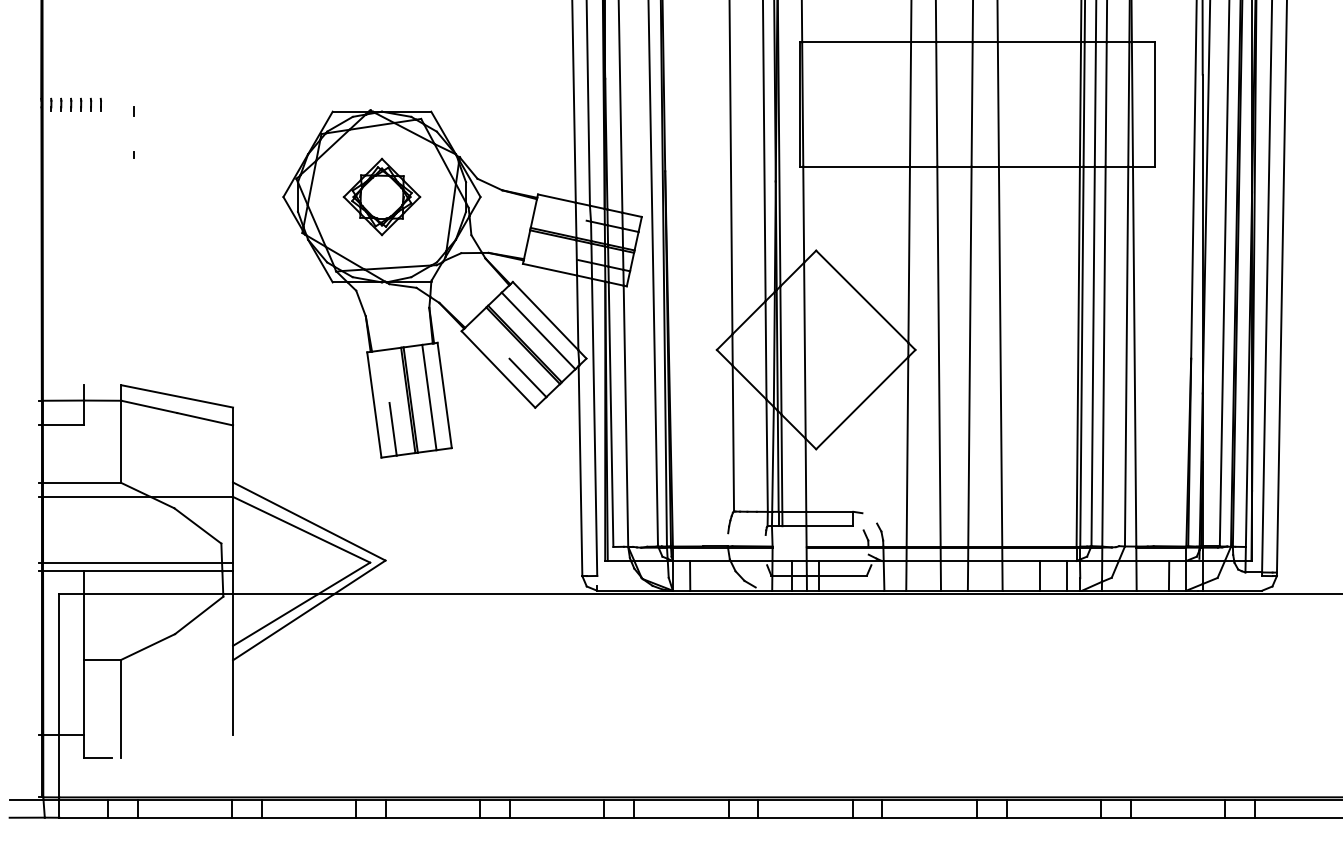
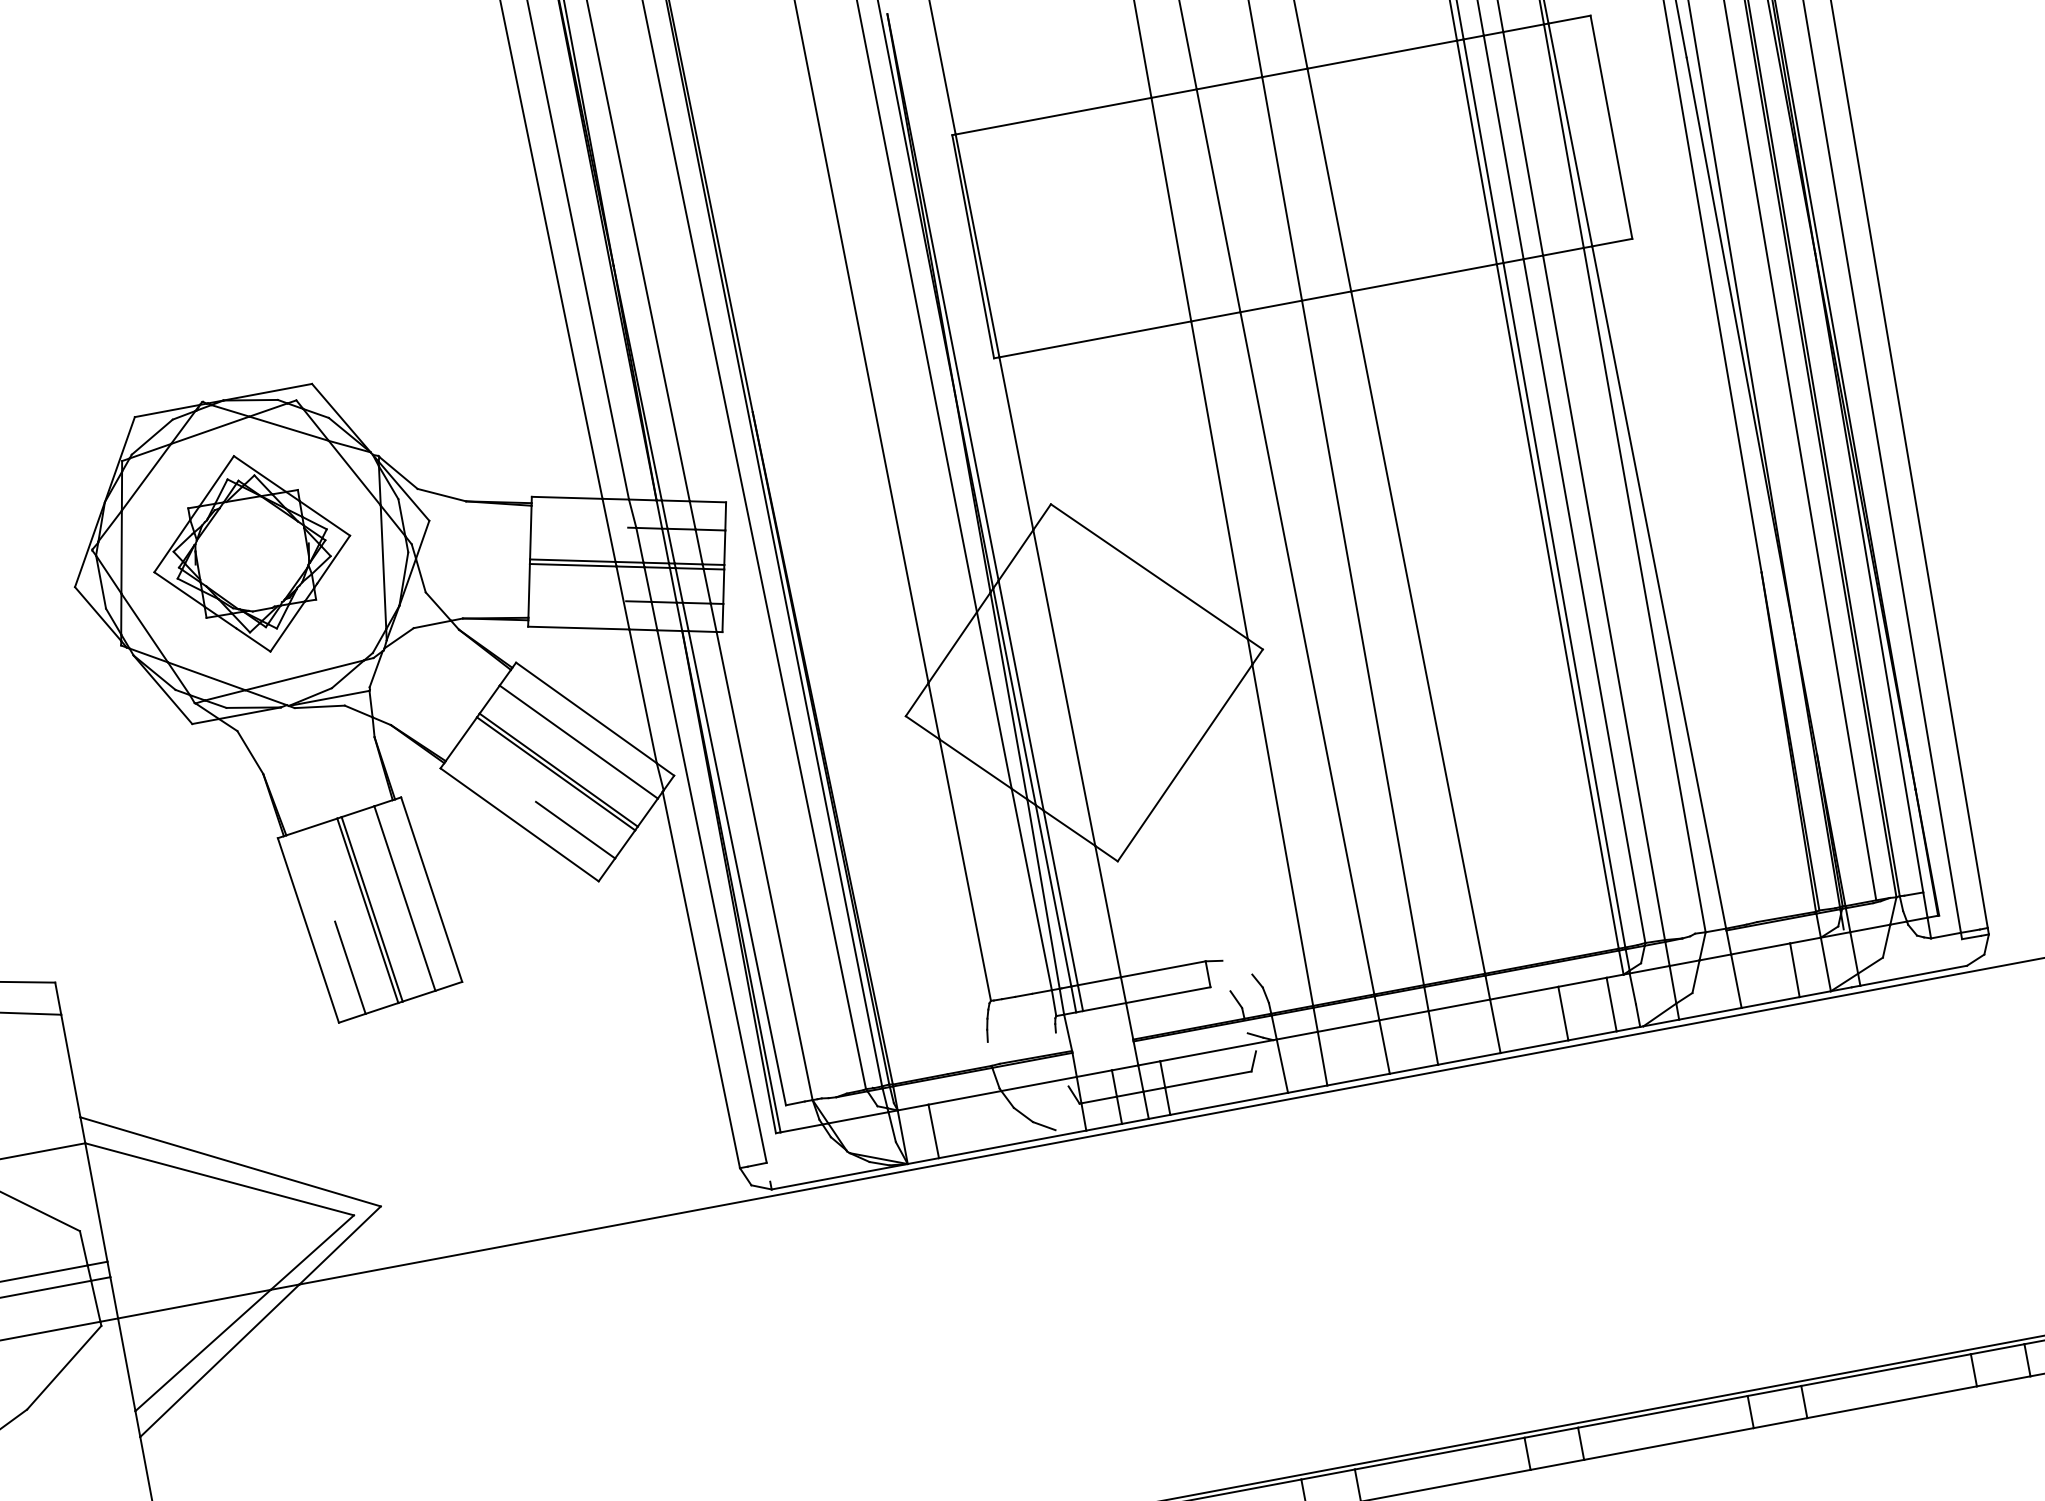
part: (381, 196) -> (251, 553), size x1.43

